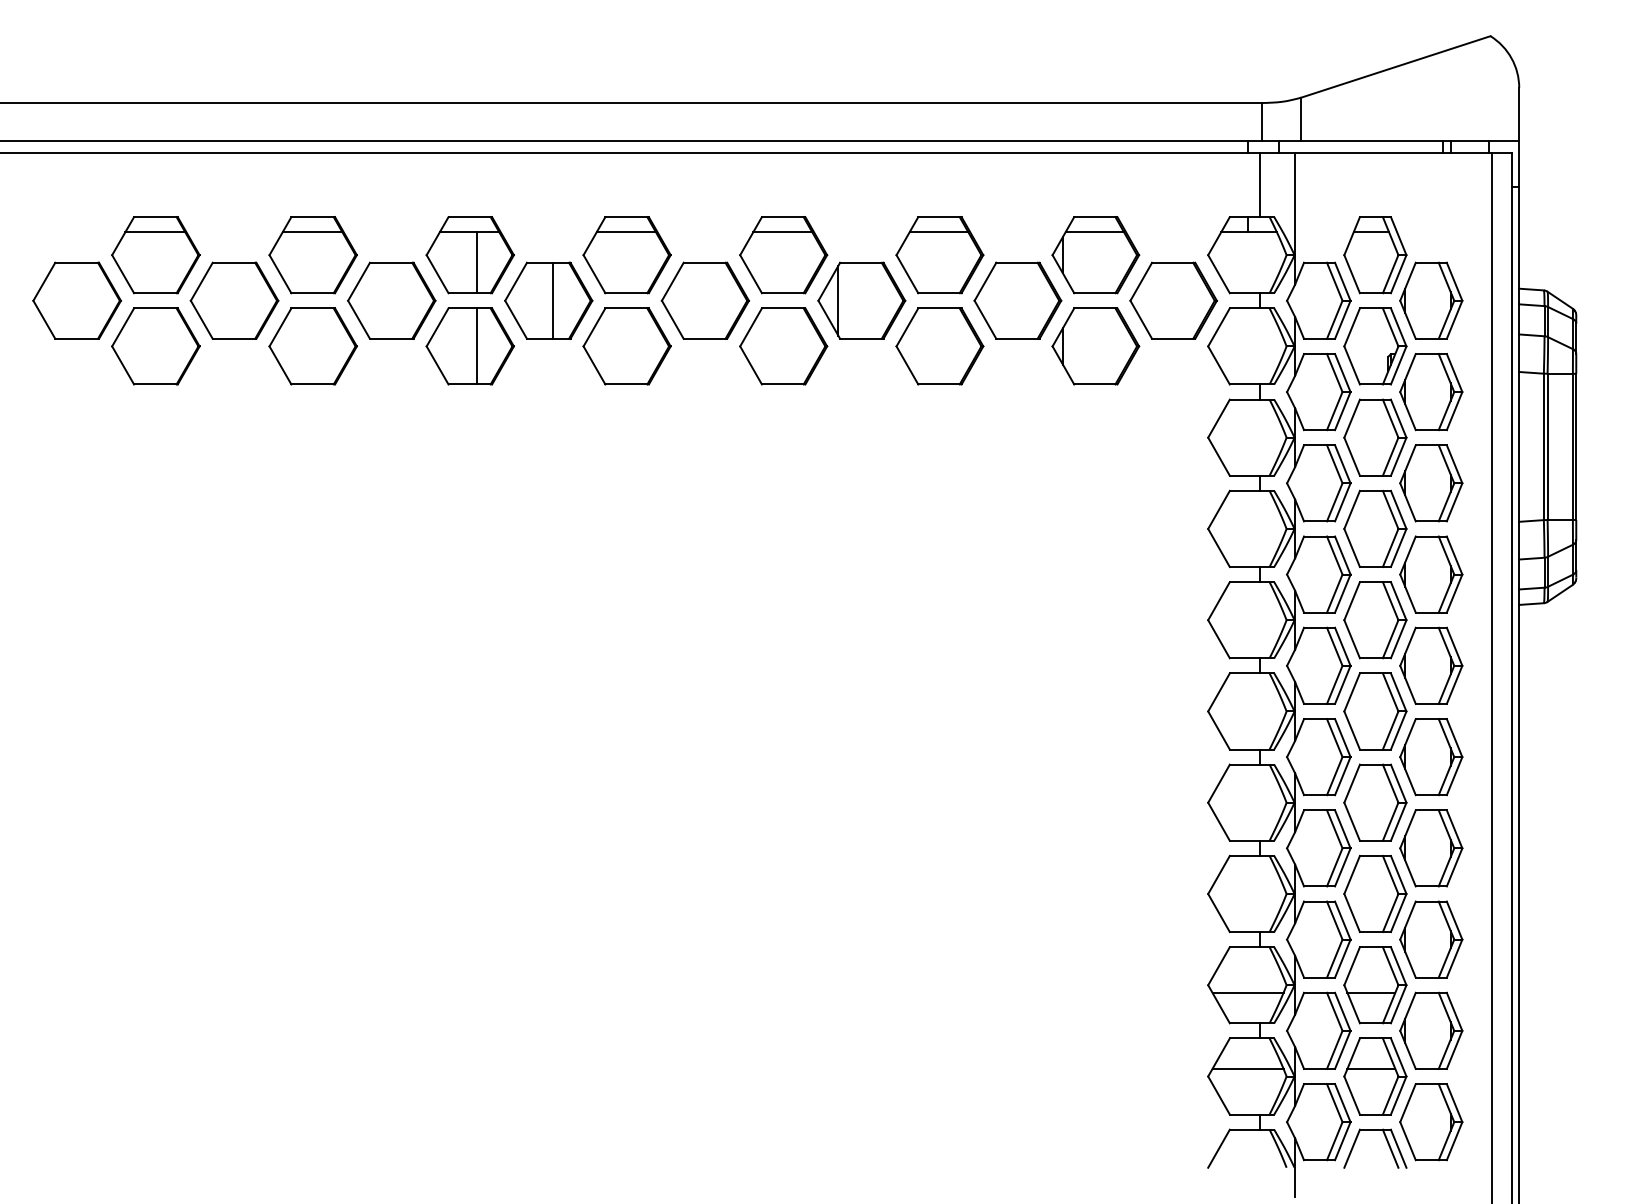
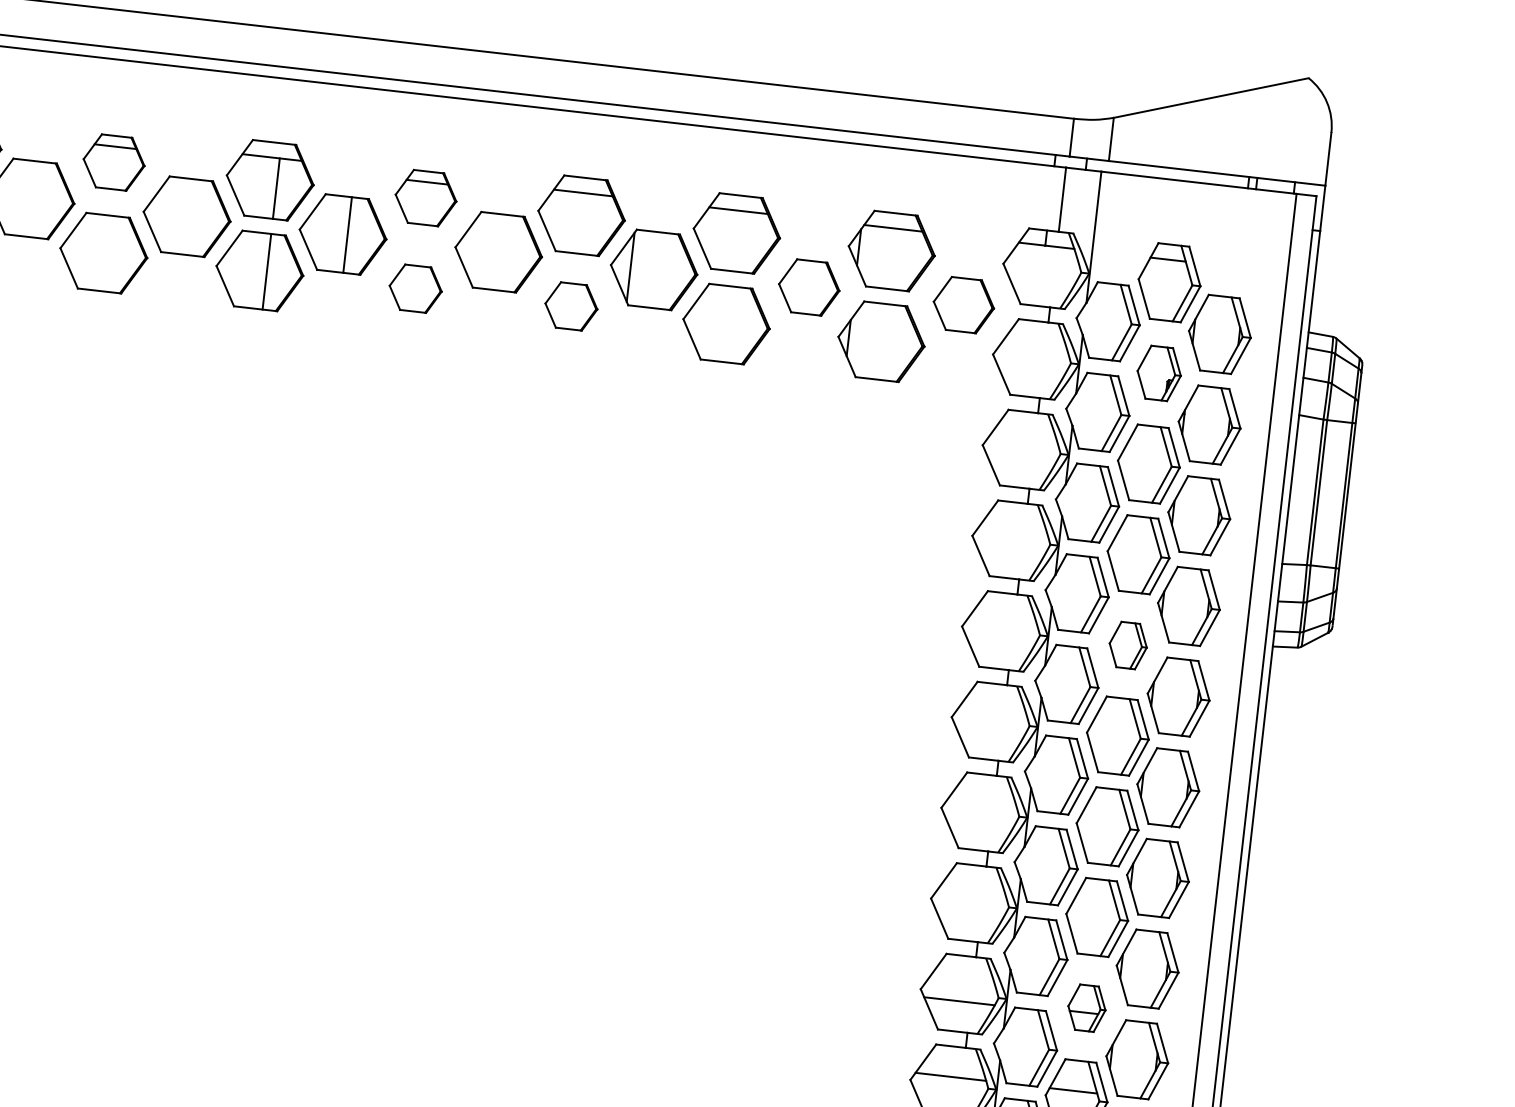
part: (312, 255) -> (113, 162), size x0.7
part: (626, 255) -> (425, 198), size x0.7
part: (1017, 300) -> (808, 287), size x0.7
part: (1173, 300) -> (963, 304), size x0.7
part: (626, 346) -> (415, 288), size x0.6
part: (783, 346) -> (571, 306), size x0.6
part: (1375, 346) -> (1159, 373), size x0.7
part: (1375, 620) -> (1128, 645), size x0.6
part: (1375, 985) -> (1086, 1008), size x0.6

